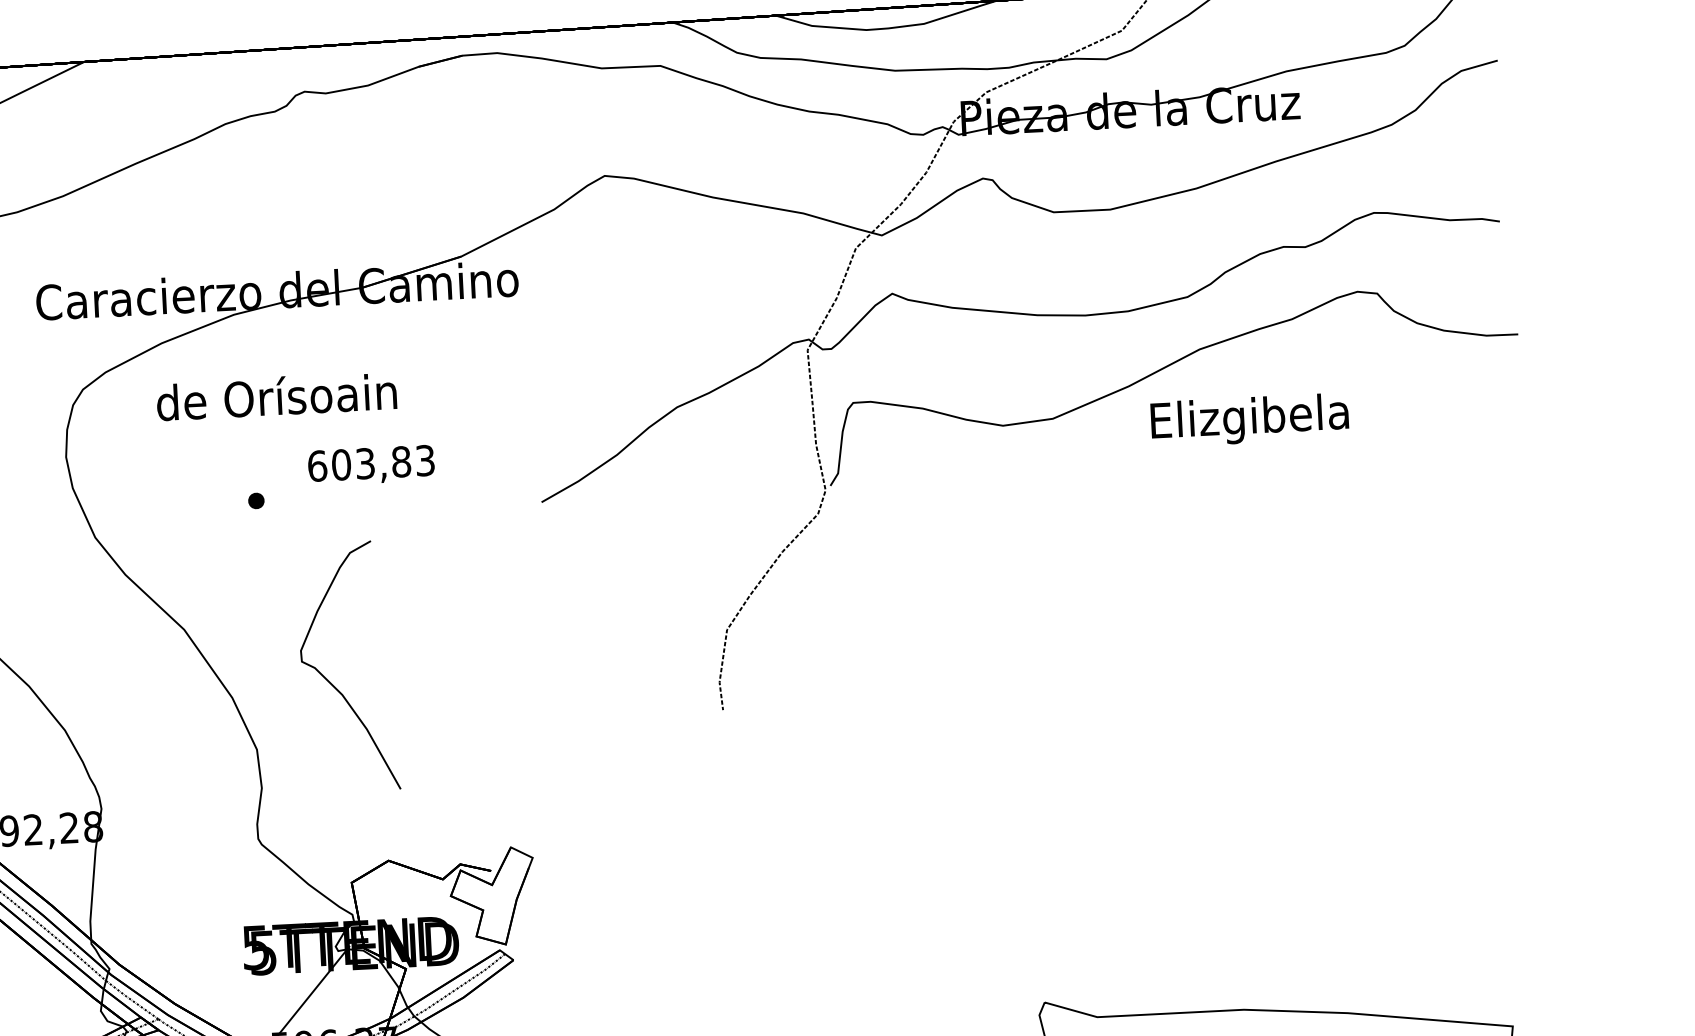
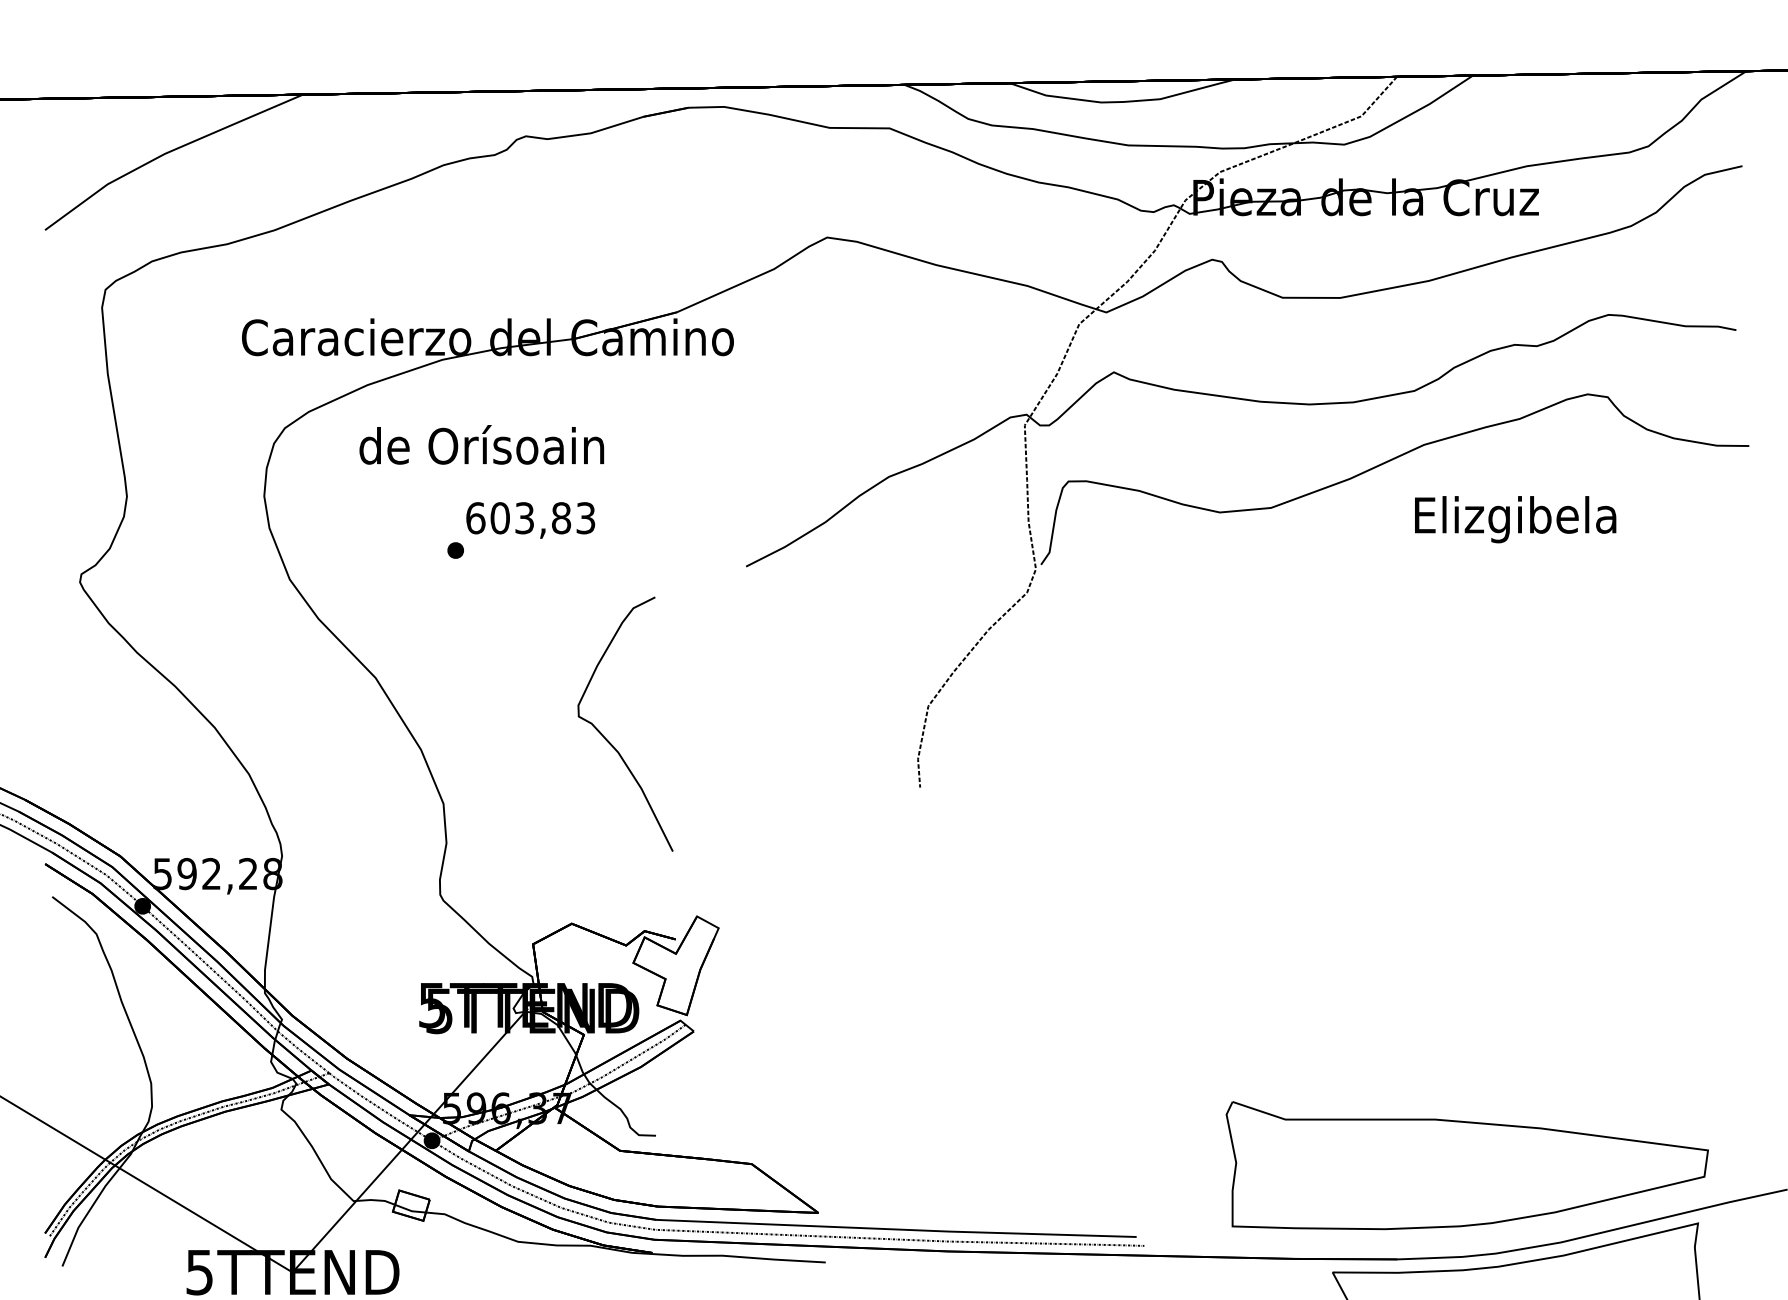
text: (1249, 420) -> (1515, 519), moved
text: (371, 465) -> (530, 520), moved
curve: (332, 683) -> (608, 740), moved

